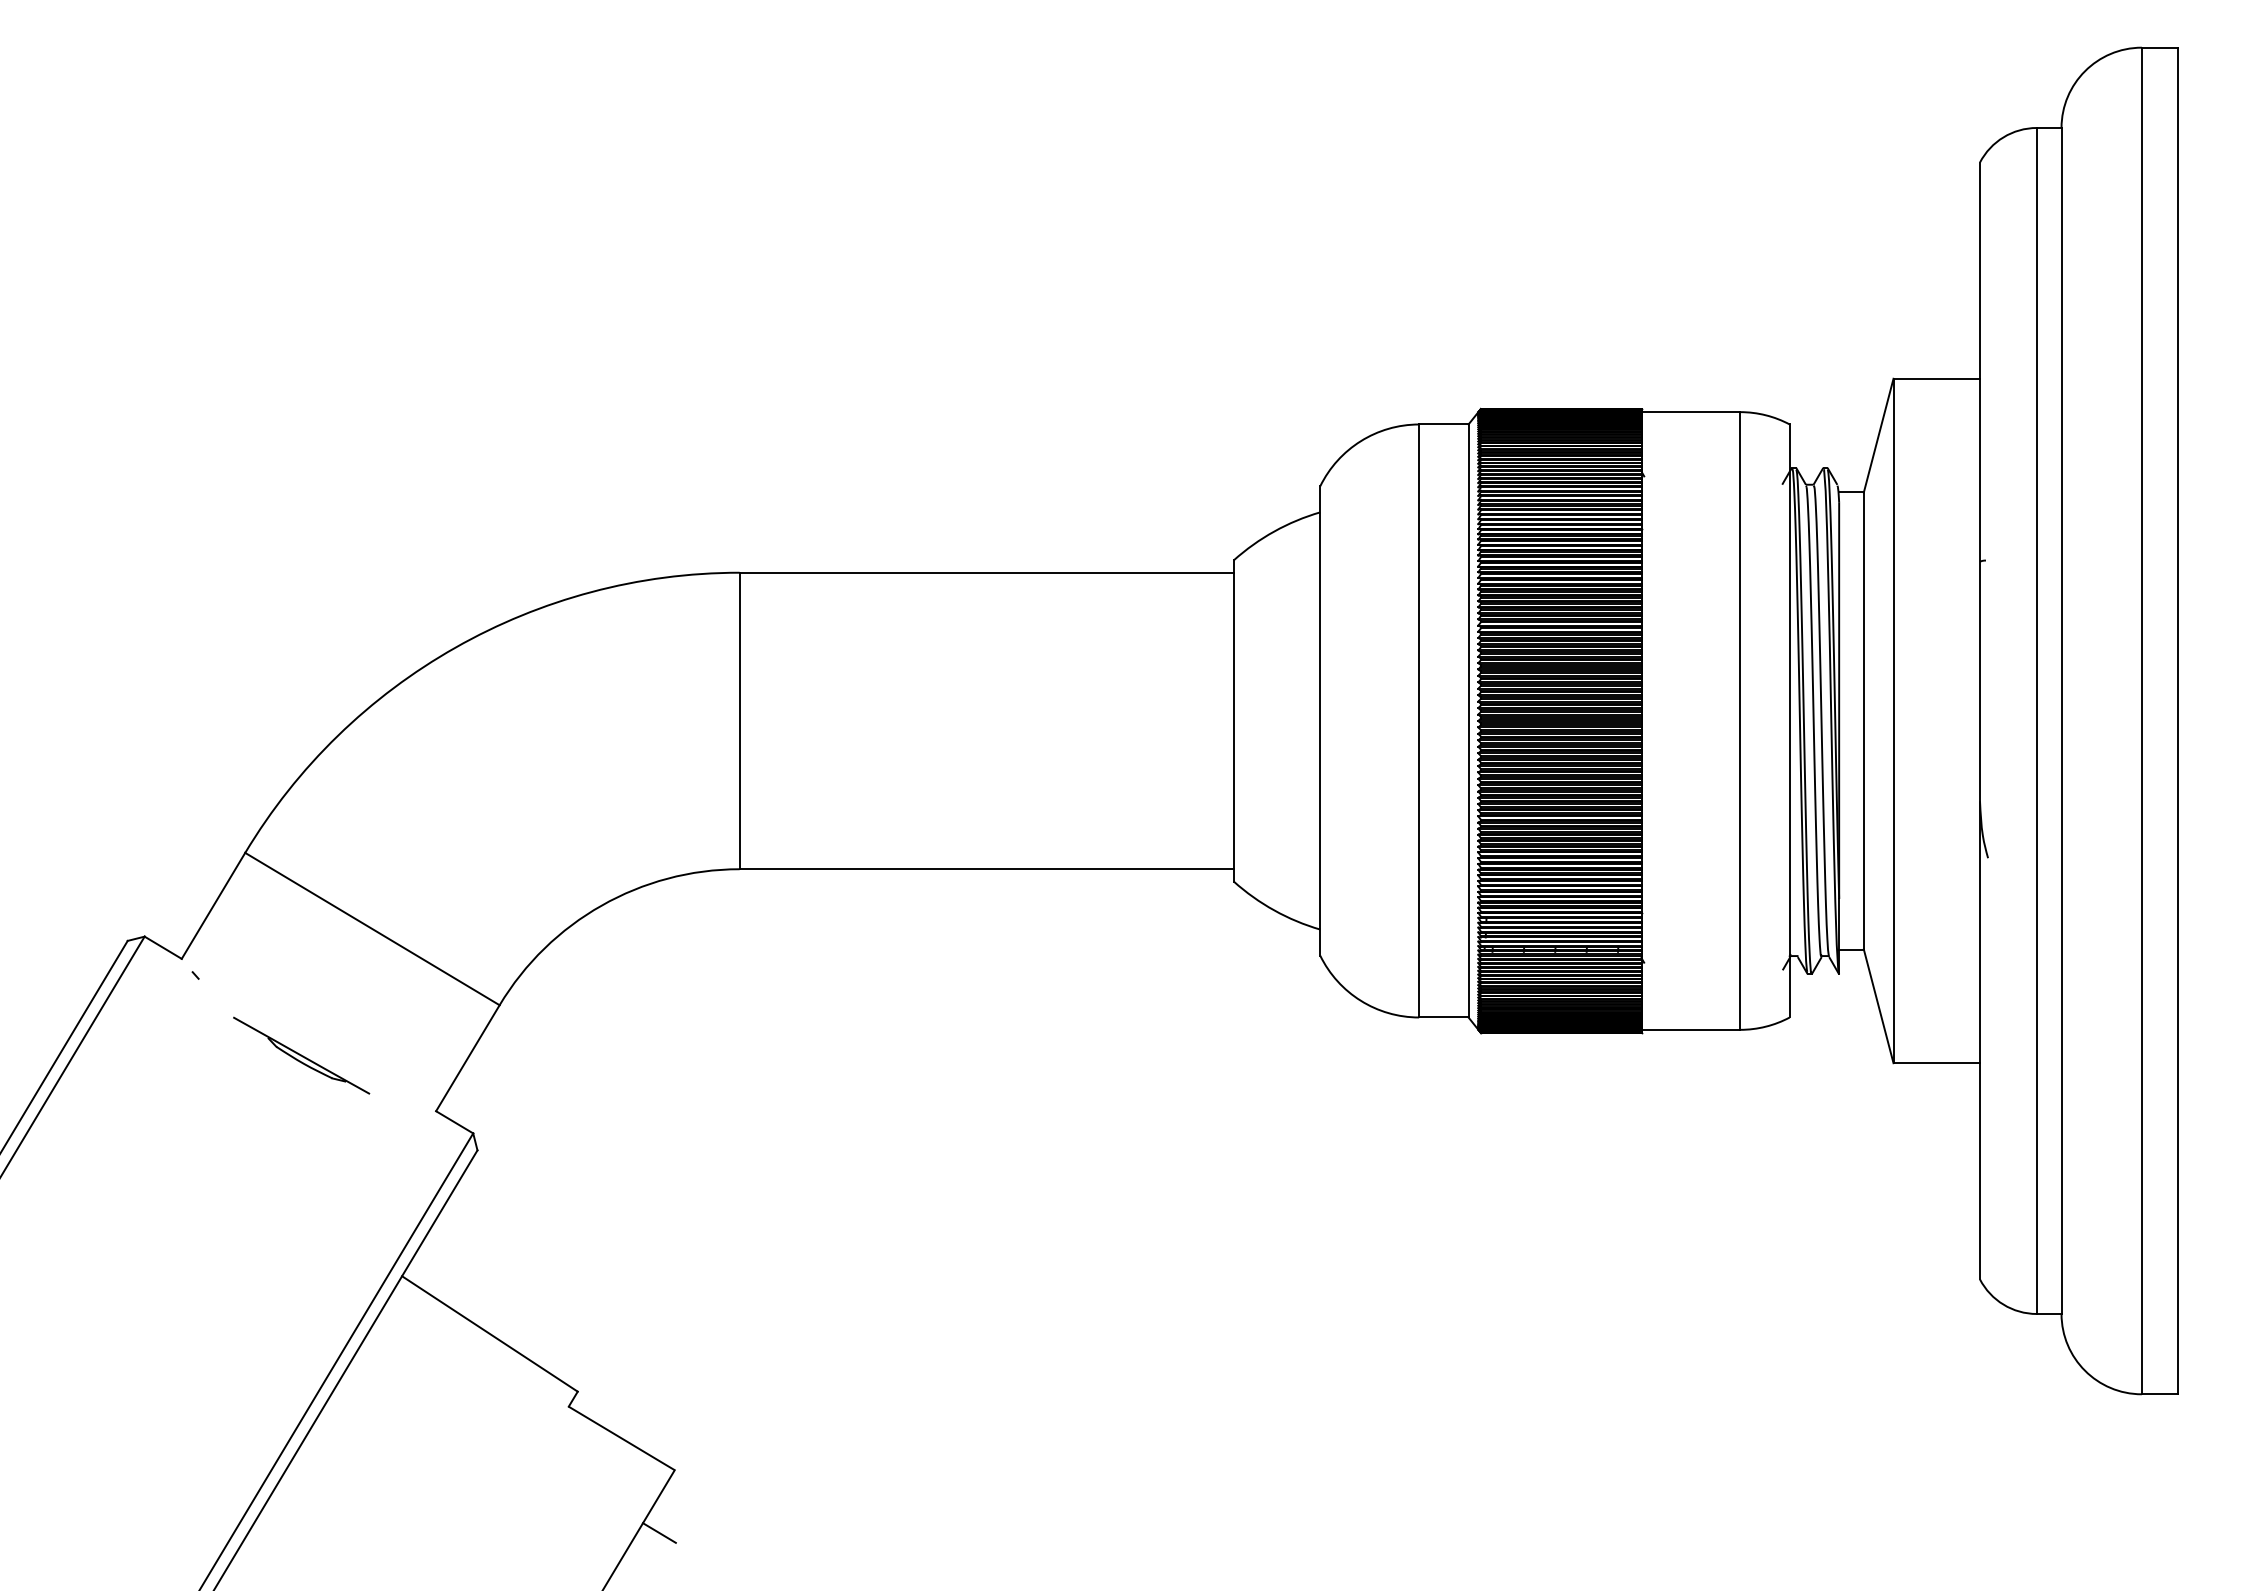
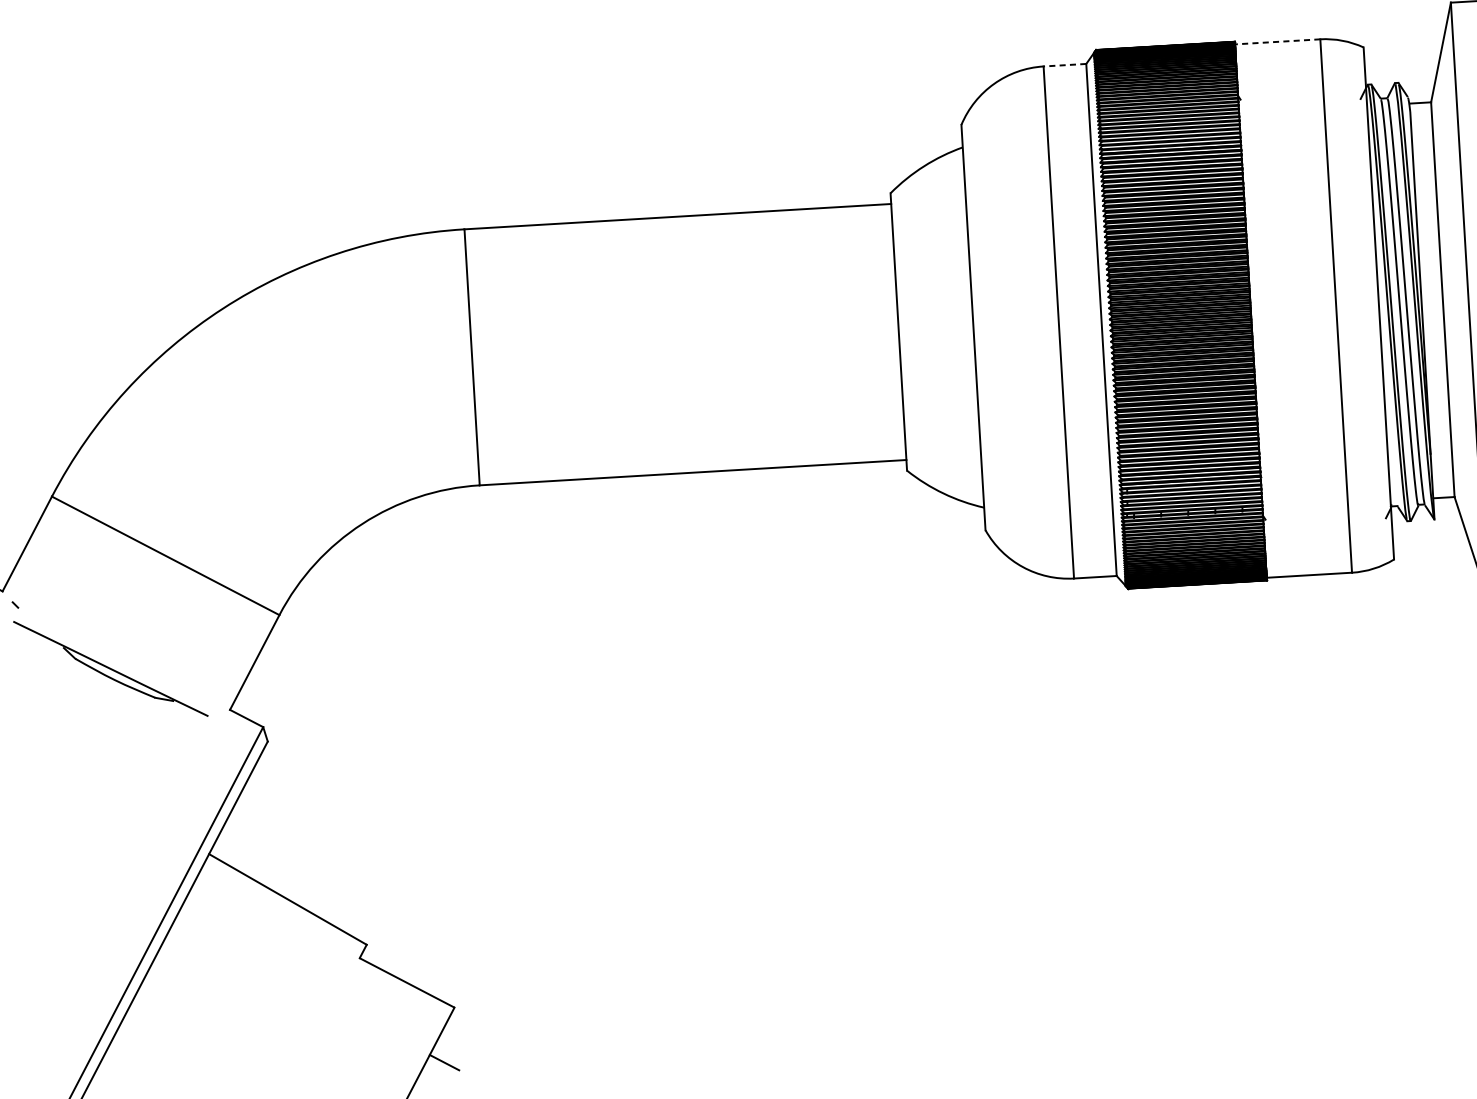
line: (1690, 412) -> (1277, 42), solid -> dashed
line: (1443, 424) -> (1064, 65), solid -> dashed
part: (301, 1055) -> (110, 668), size x1.6

